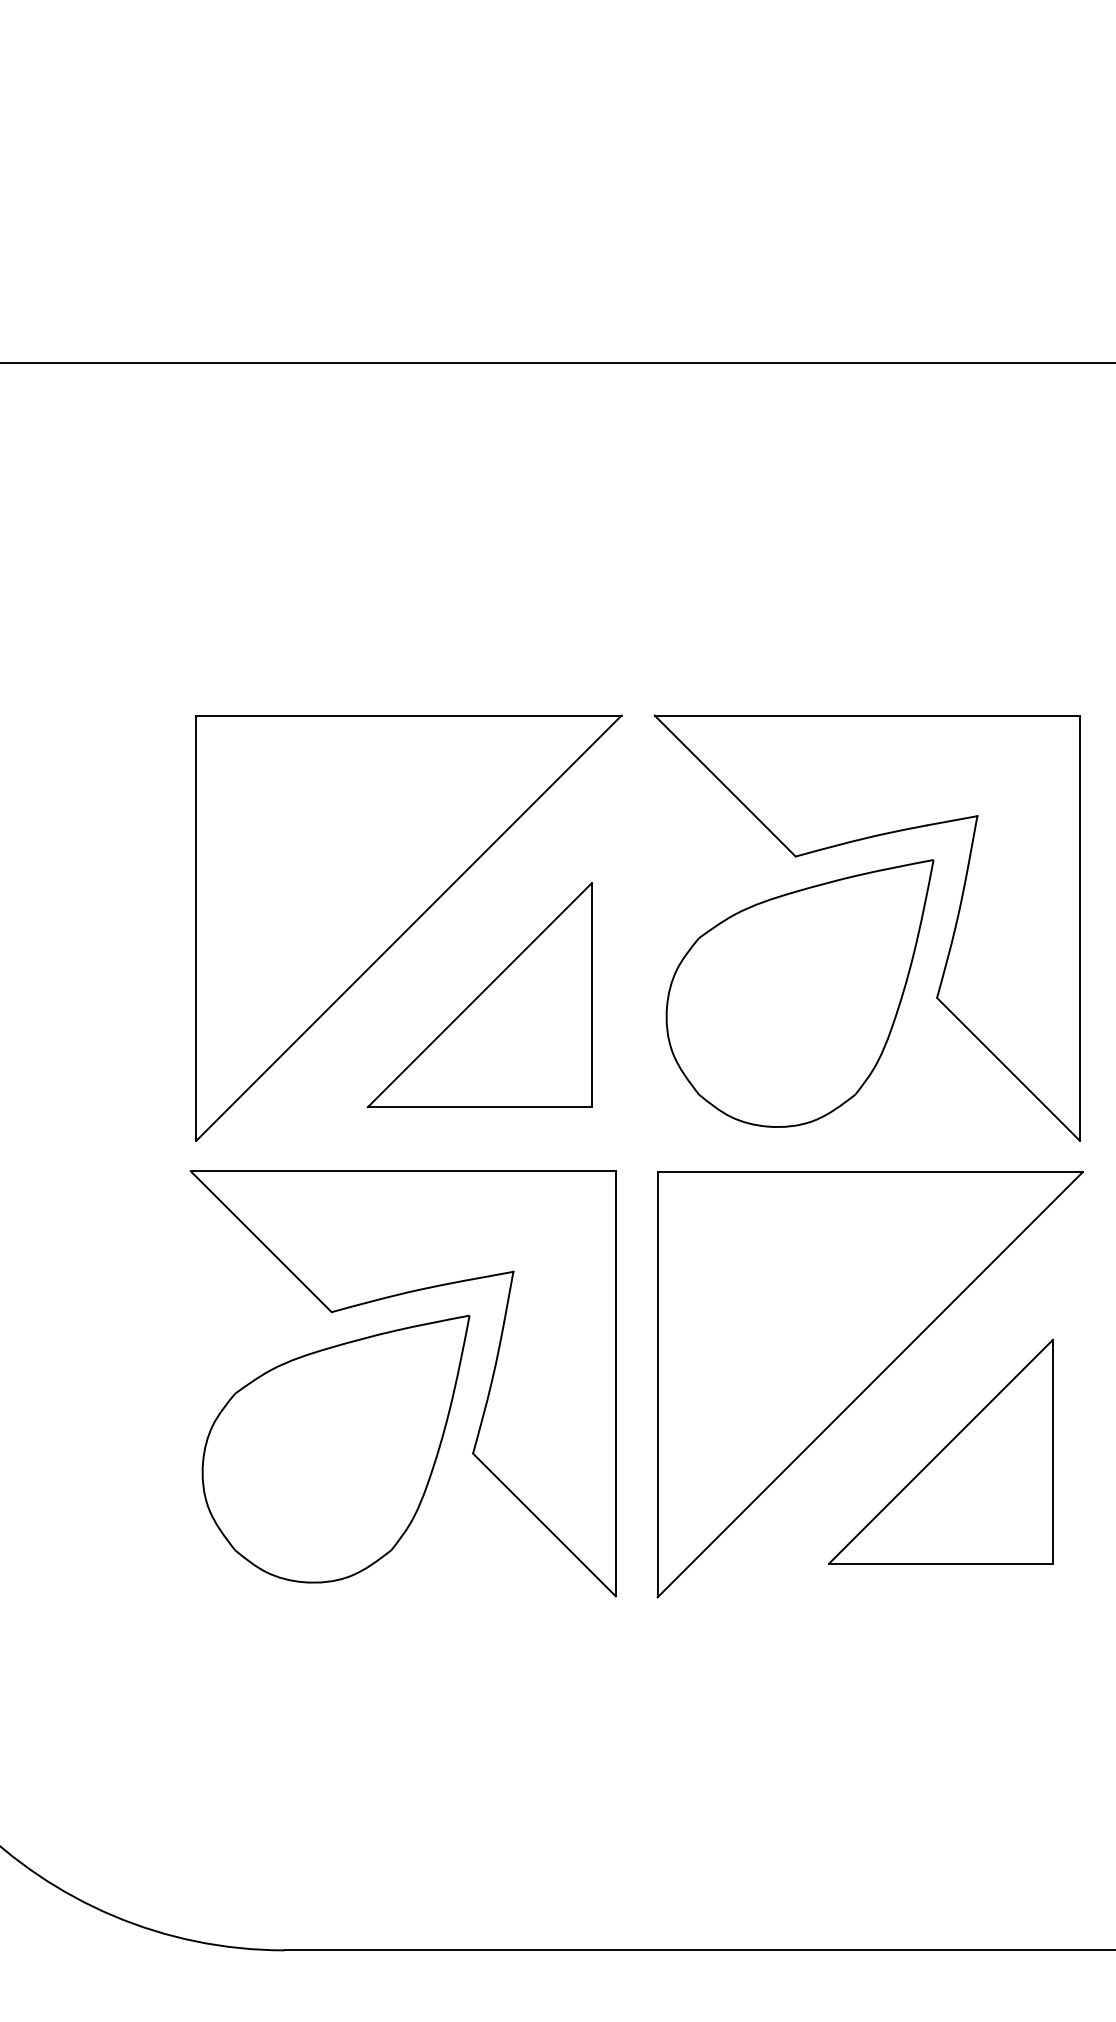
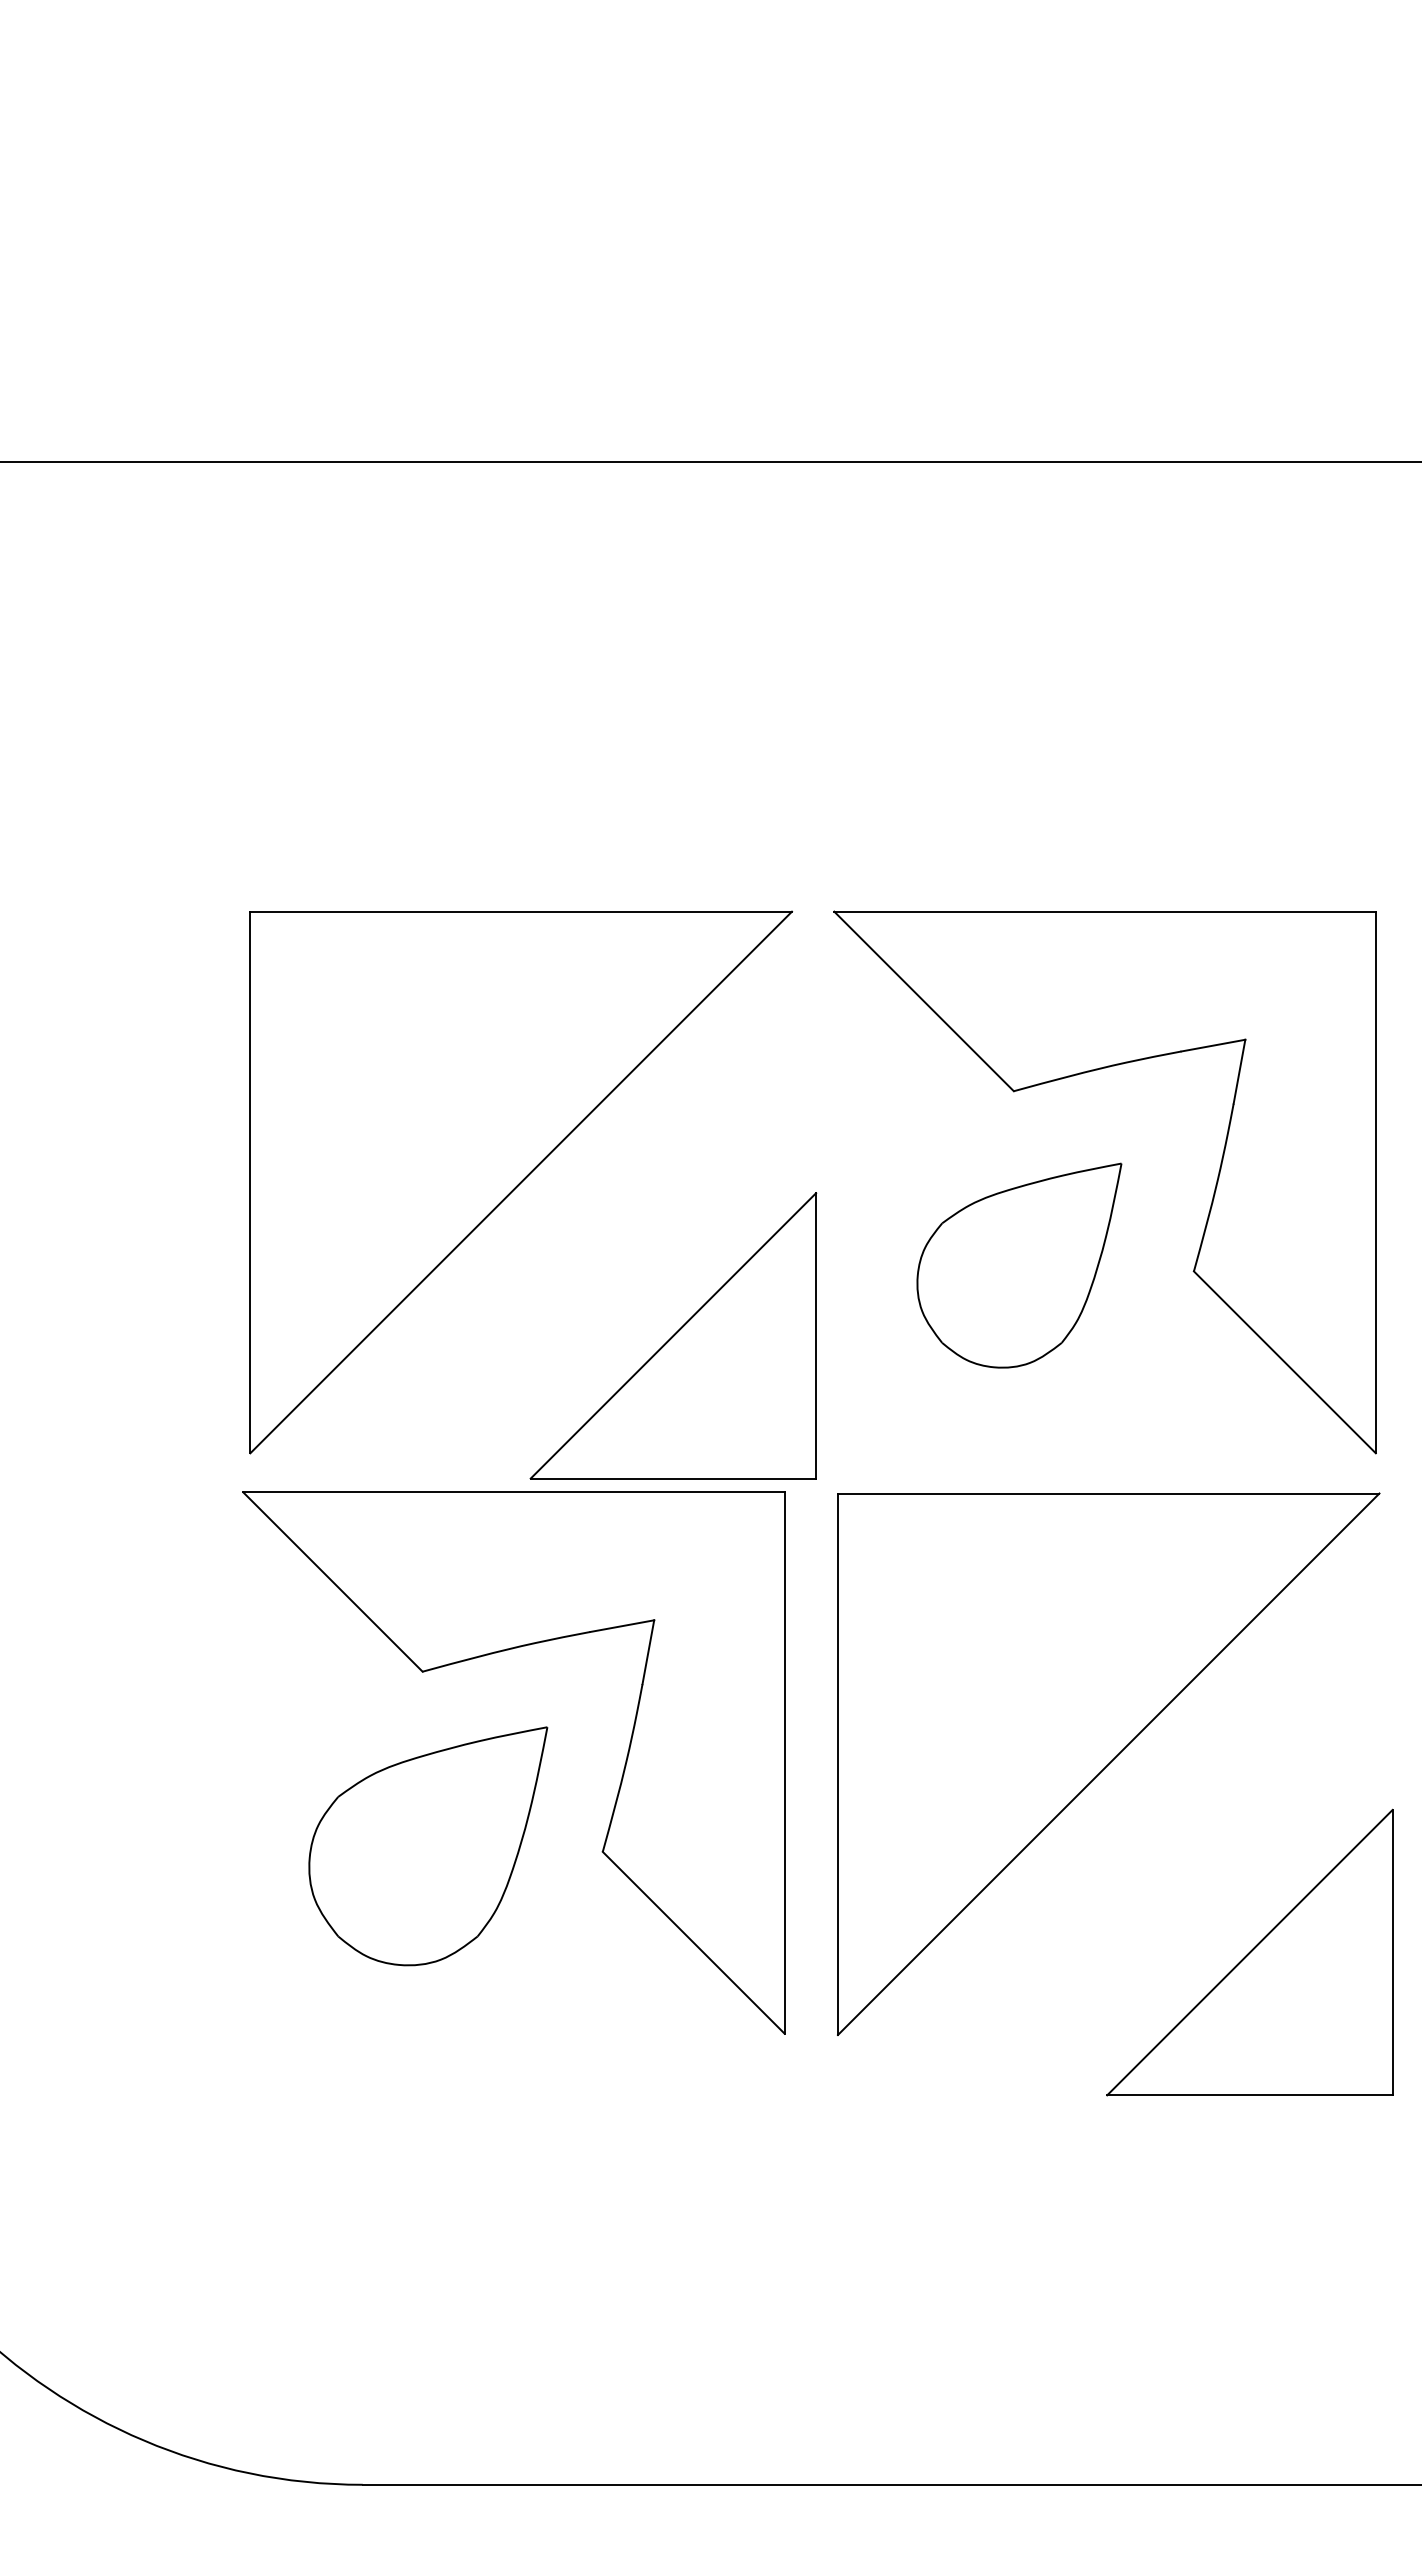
part: (800, 993) -> (1019, 1265), size x0.6
part: (479, 994) -> (673, 1335), moved
part: (336, 1449) -> (428, 1846), size x0.7
part: (940, 1451) -> (1249, 1952), moved

